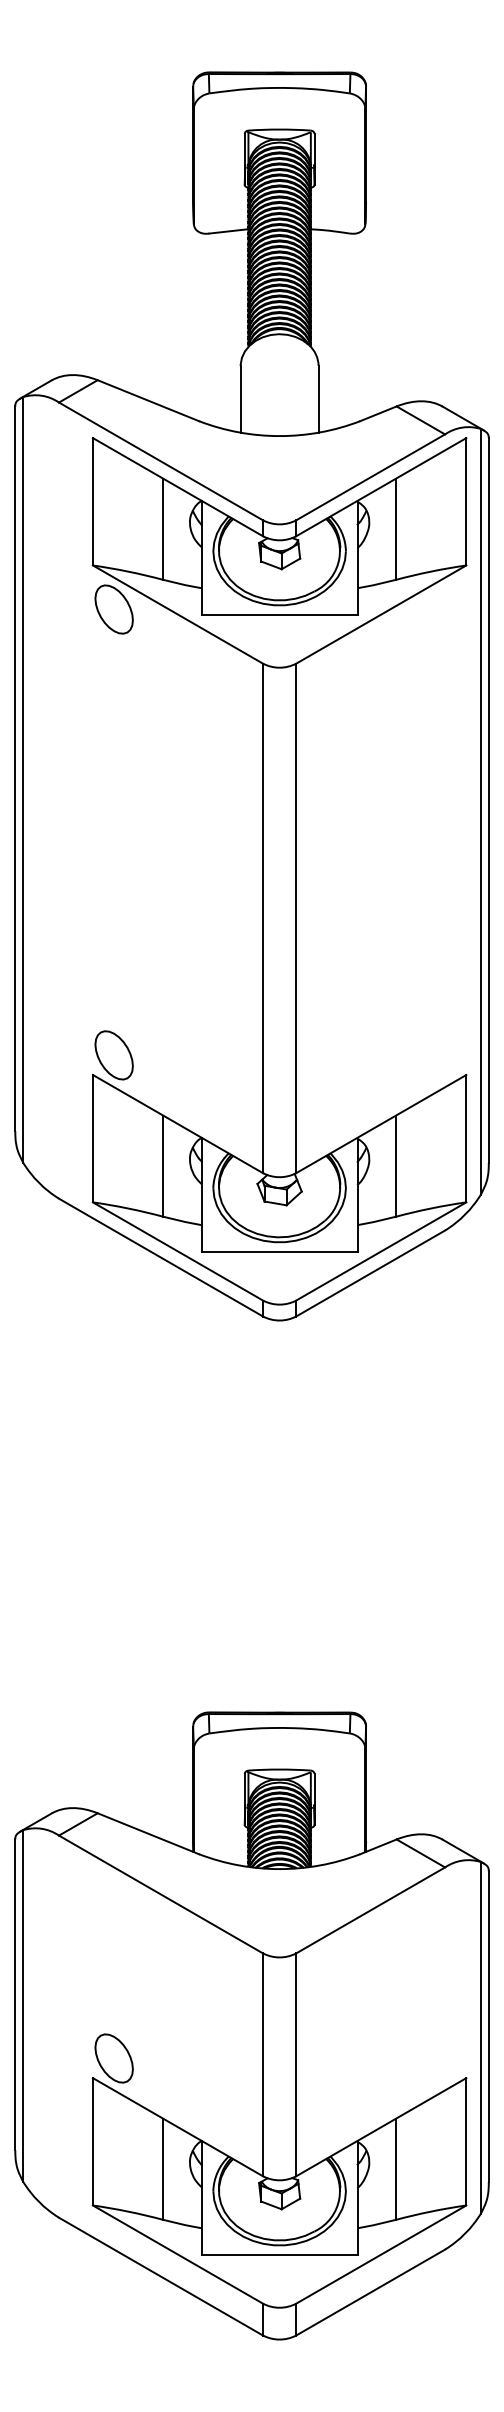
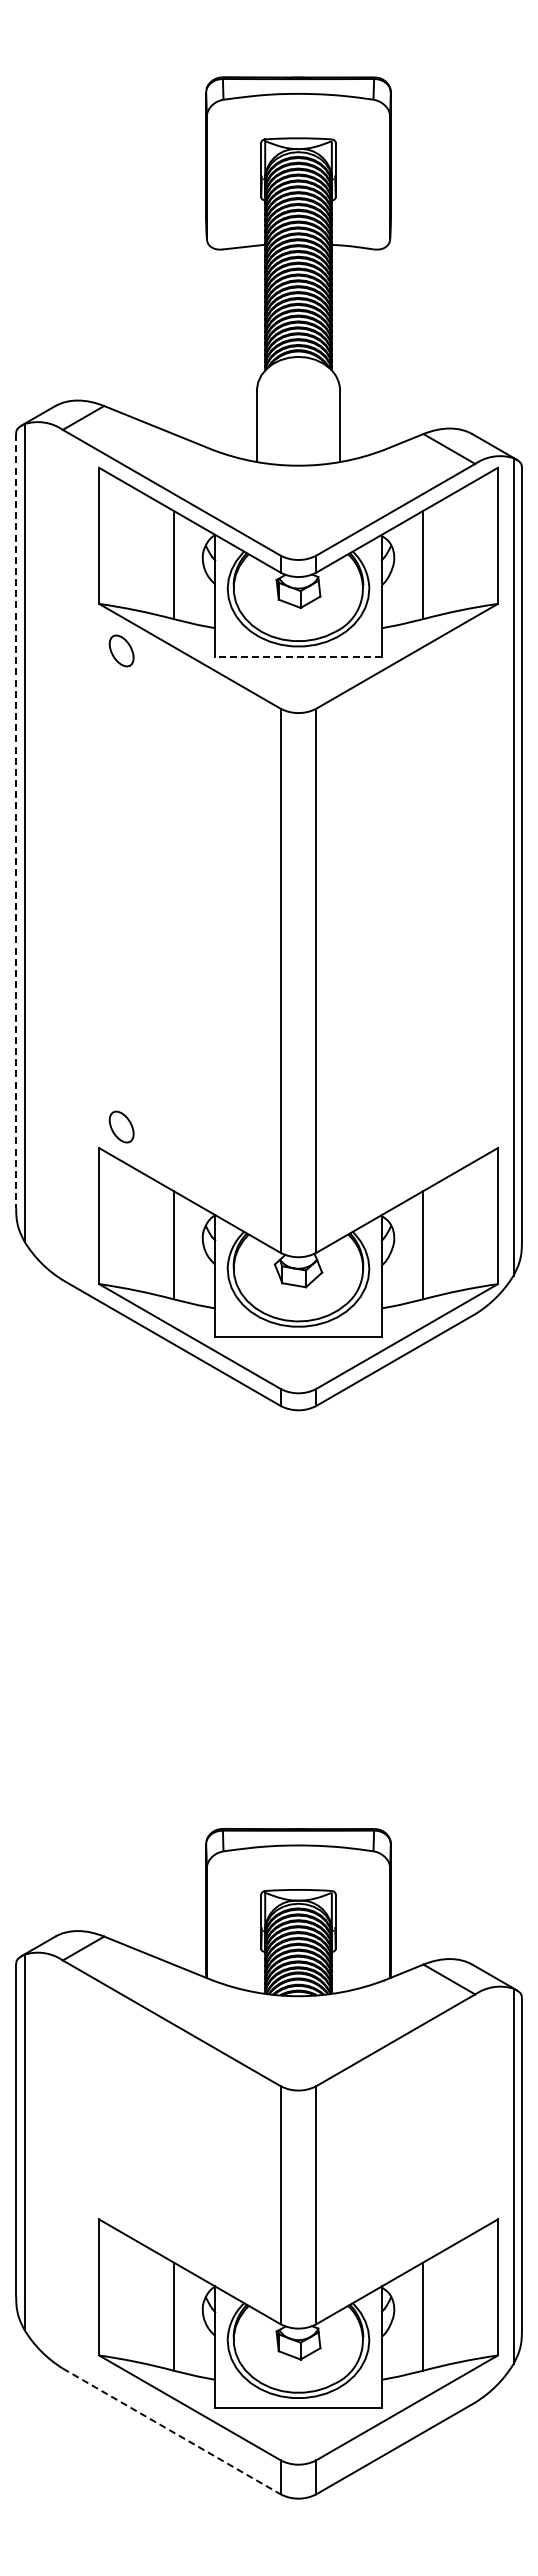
part: (113, 609) -> (121, 650), size x0.6
line: (279, 614) -> (298, 656), solid -> dashed
line: (15, 769) -> (16, 821), solid -> dashed
part: (113, 1054) -> (121, 1126), size x0.6
part: (113, 2058) -> (121, 2198), removed
line: (160, 2276) -> (171, 2431), solid -> dashed

